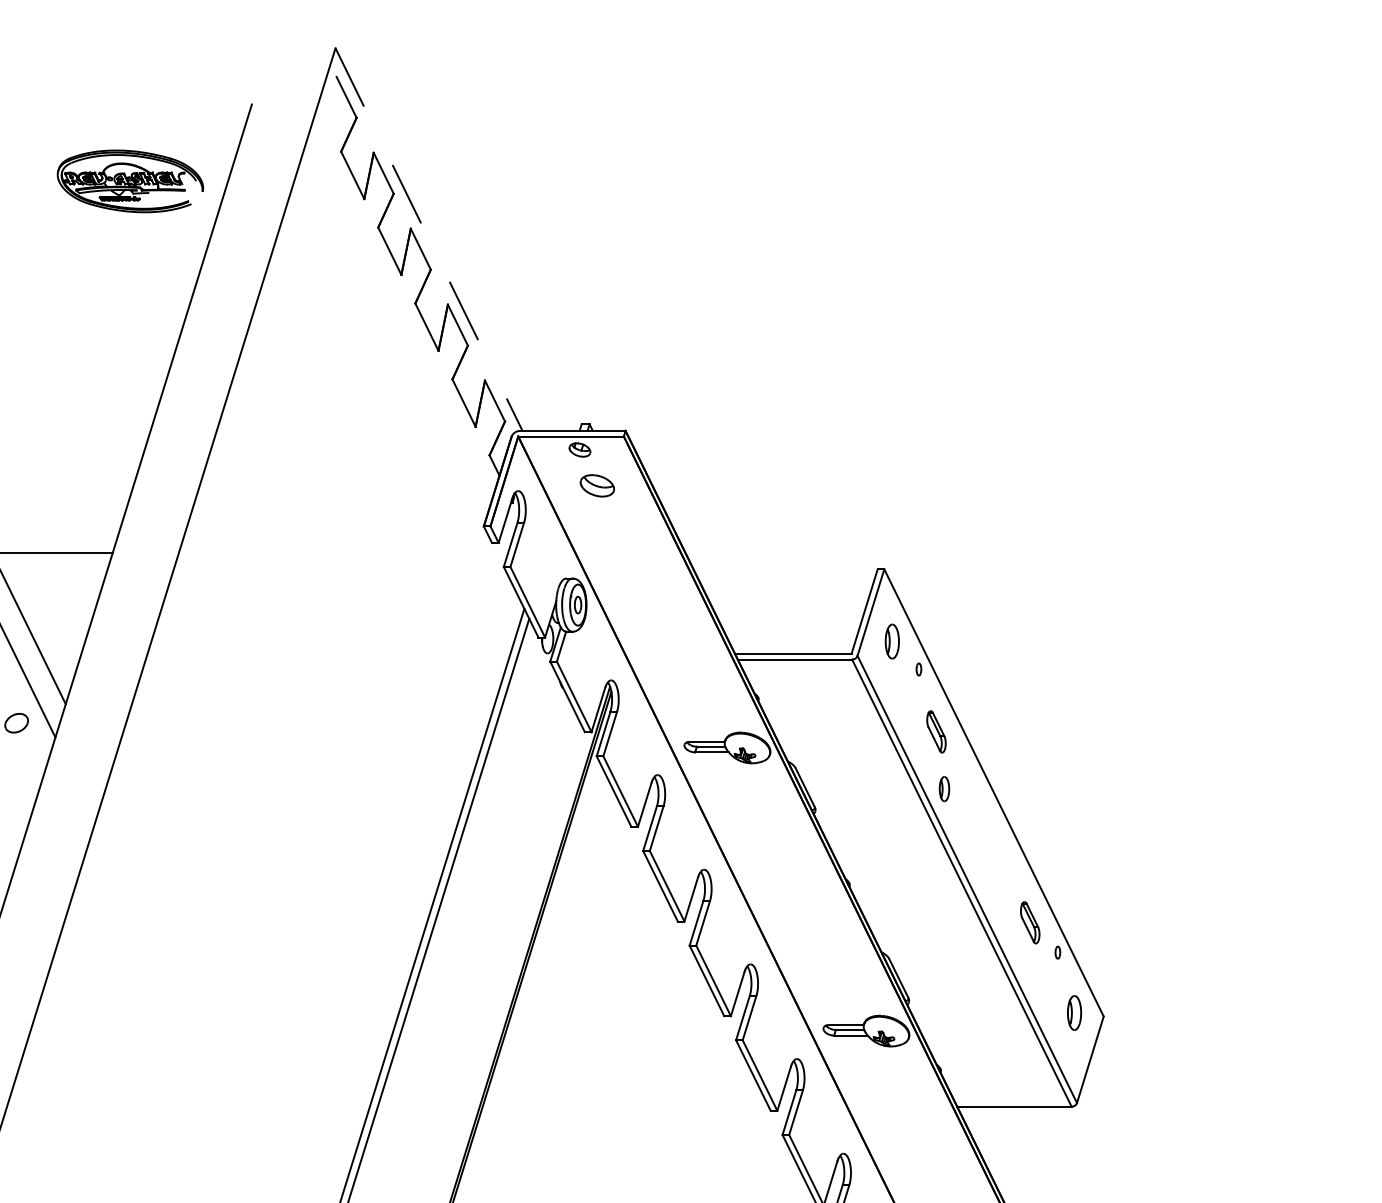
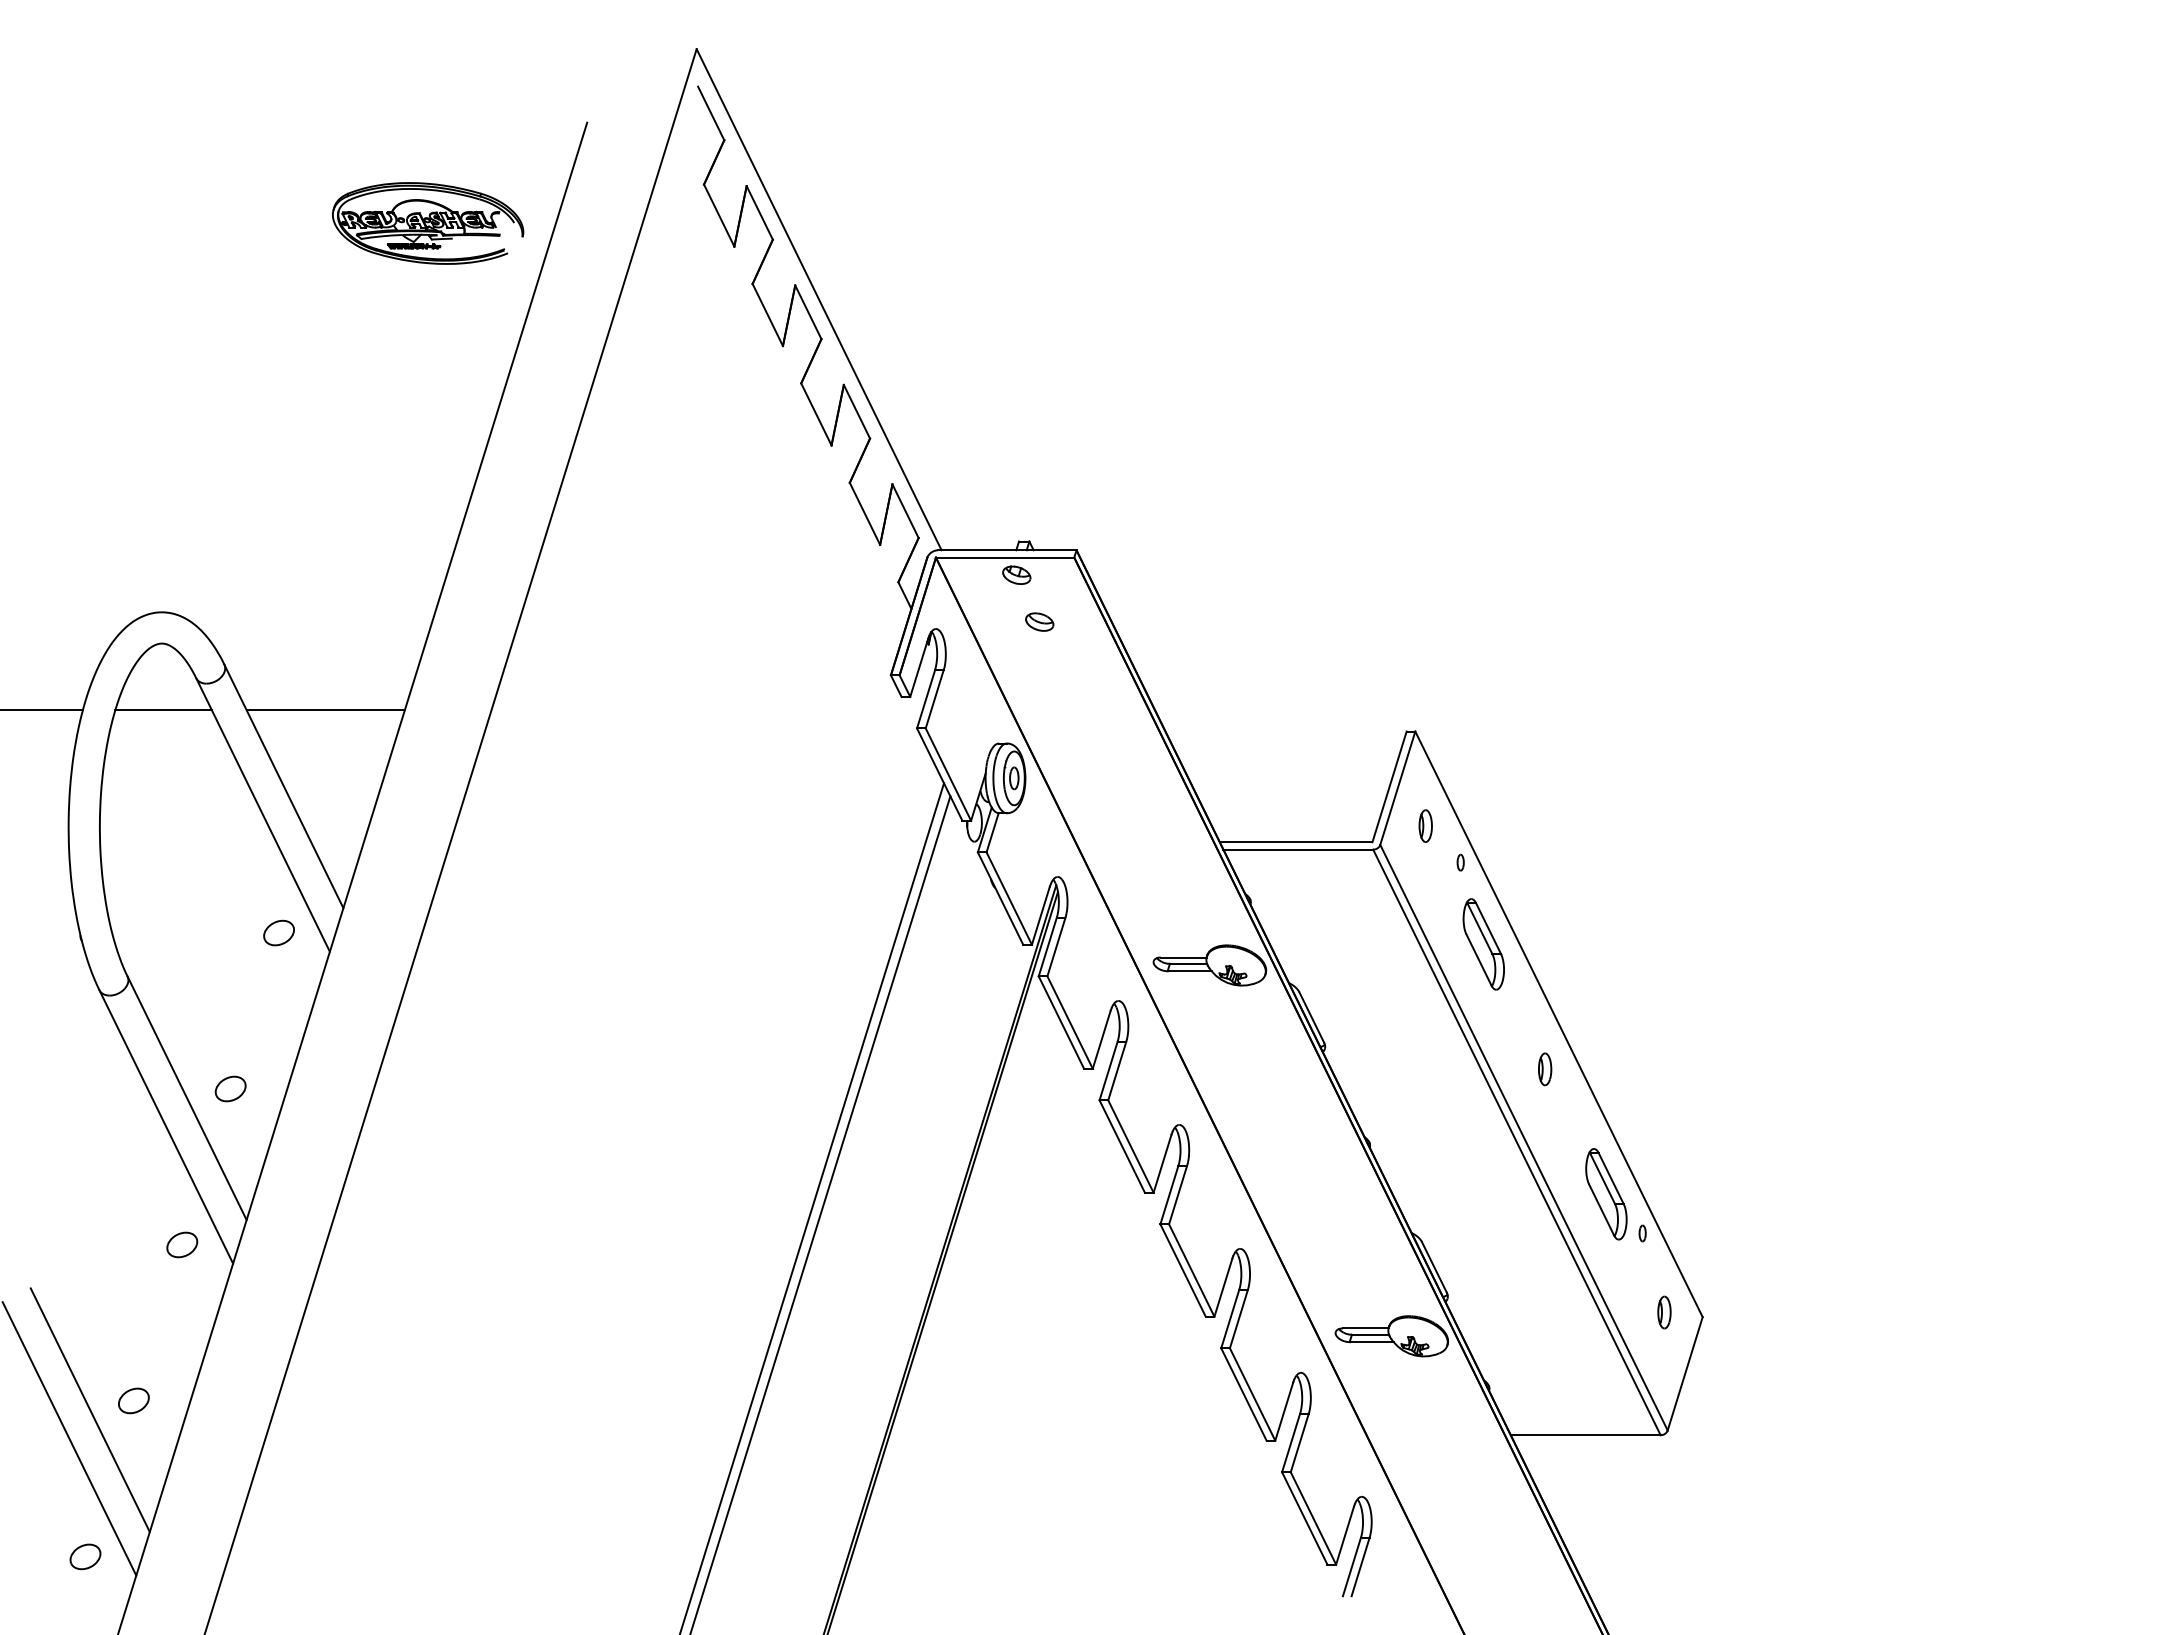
line: (429, 239) -> (819, 299), dashed -> solid
part: (597, 485) -> (1039, 621), size x0.62
part: (892, 641) -> (1425, 825), size x0.71
part: (936, 731) -> (1483, 944), size x1.67
part: (944, 789) -> (1545, 1069), moved
part: (1030, 922) -> (1606, 1194), size x1.67
part: (1074, 1012) -> (1664, 1312), size x0.71

